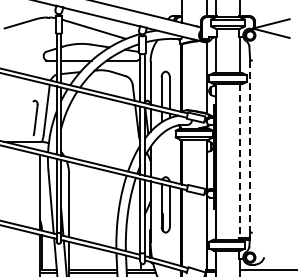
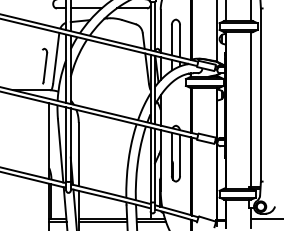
line: (250, 147) -> (261, 95), dashed -> solid
line: (240, 161) -> (251, 110), dashed -> solid

